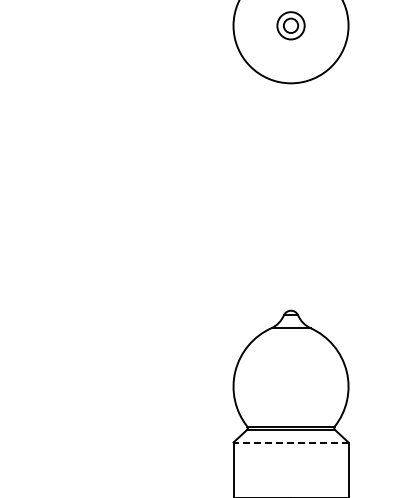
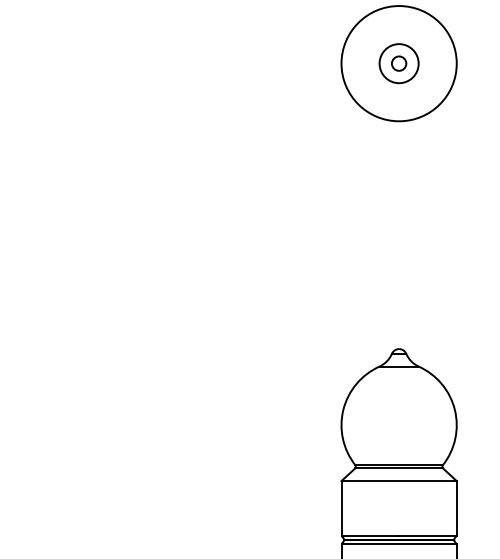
circle: (290, 25) -> (398, 63), size x1.43
line: (291, 442) -> (399, 481), dashed -> solid

